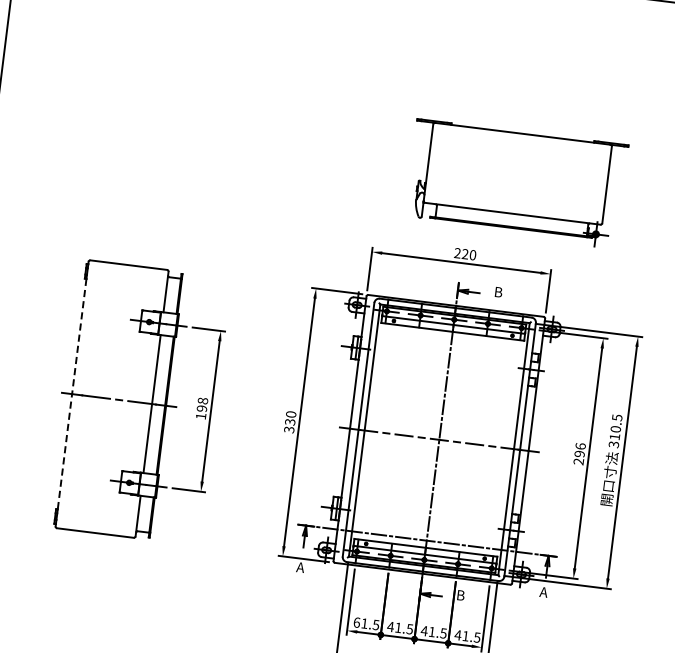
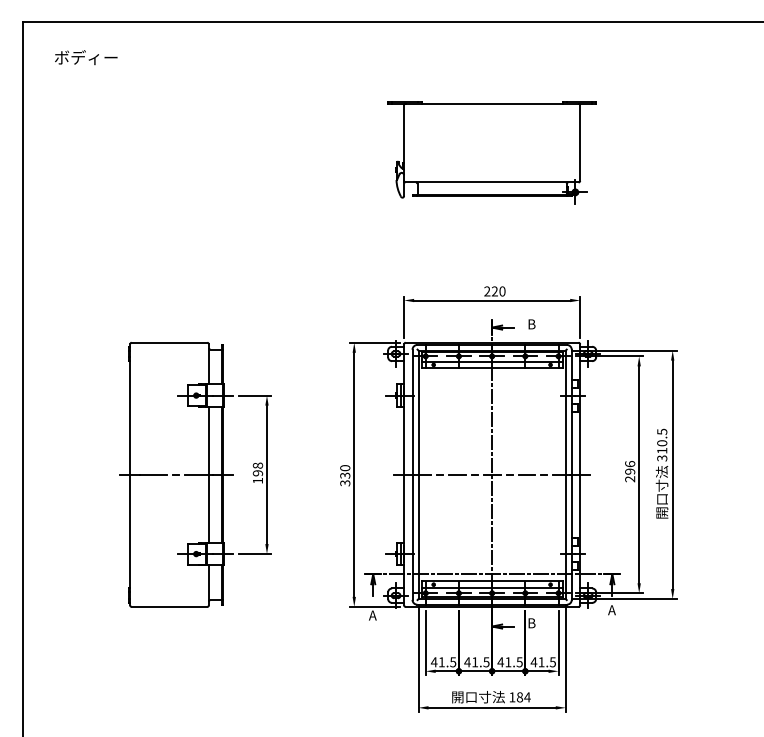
part: (515, 183) -> (491, 152), moved
line: (72, 393) -> (130, 474), dashed -> solid
text: (356, 622) -> (433, 662), 61.5 -> 41.5

